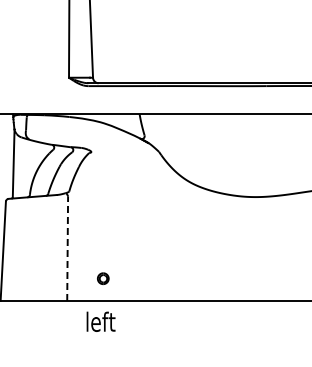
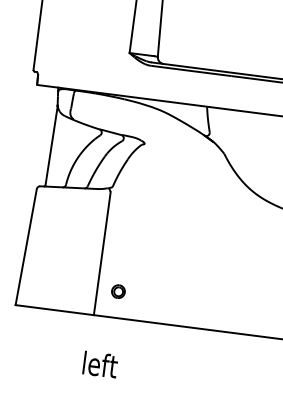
line: (67, 248) -> (102, 253), dashed -> solid
part: (103, 278) -> (118, 291), moved
text: (100, 321) -> (99, 364), moved

